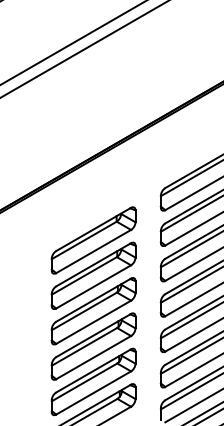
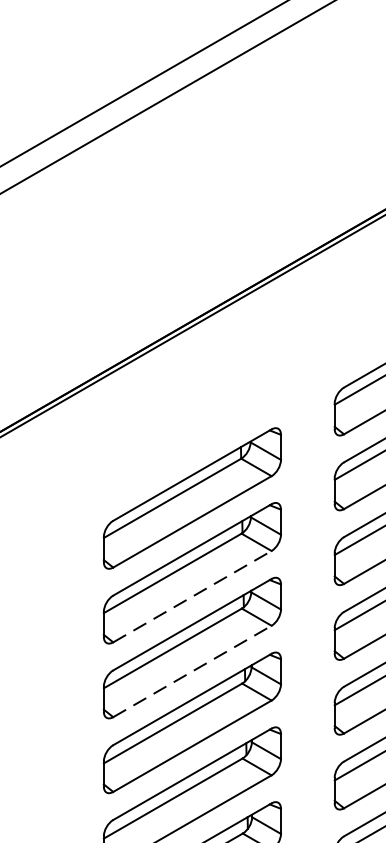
line: (94, 286) -> (194, 595), solid -> dashed
line: (94, 322) -> (194, 671), solid -> dashed

